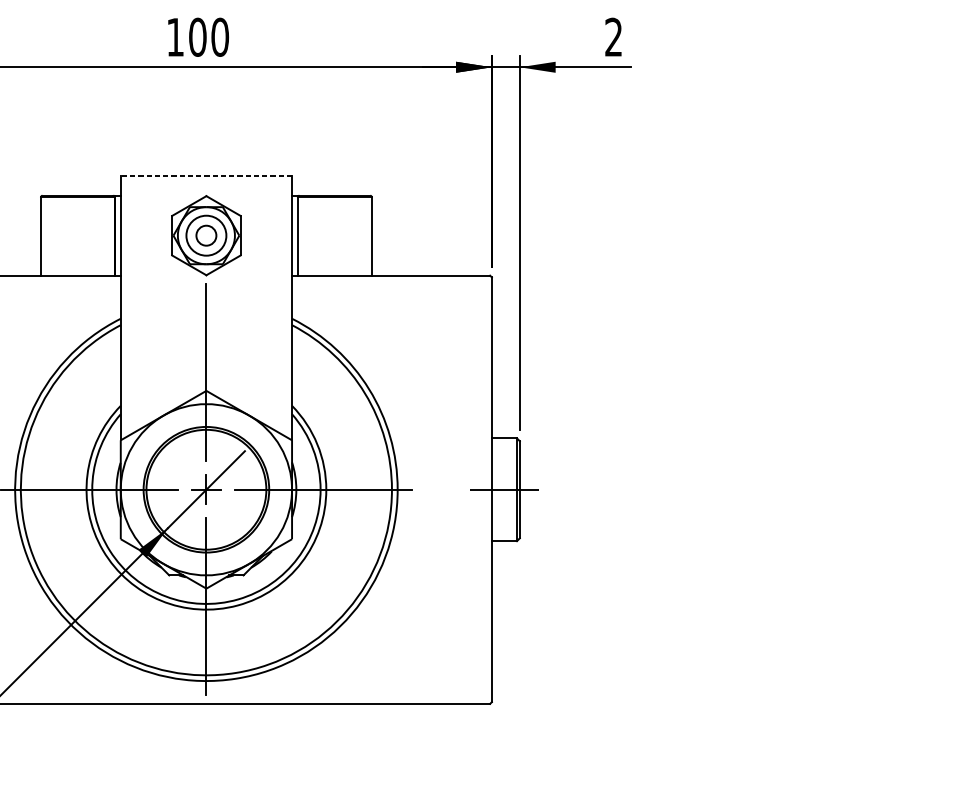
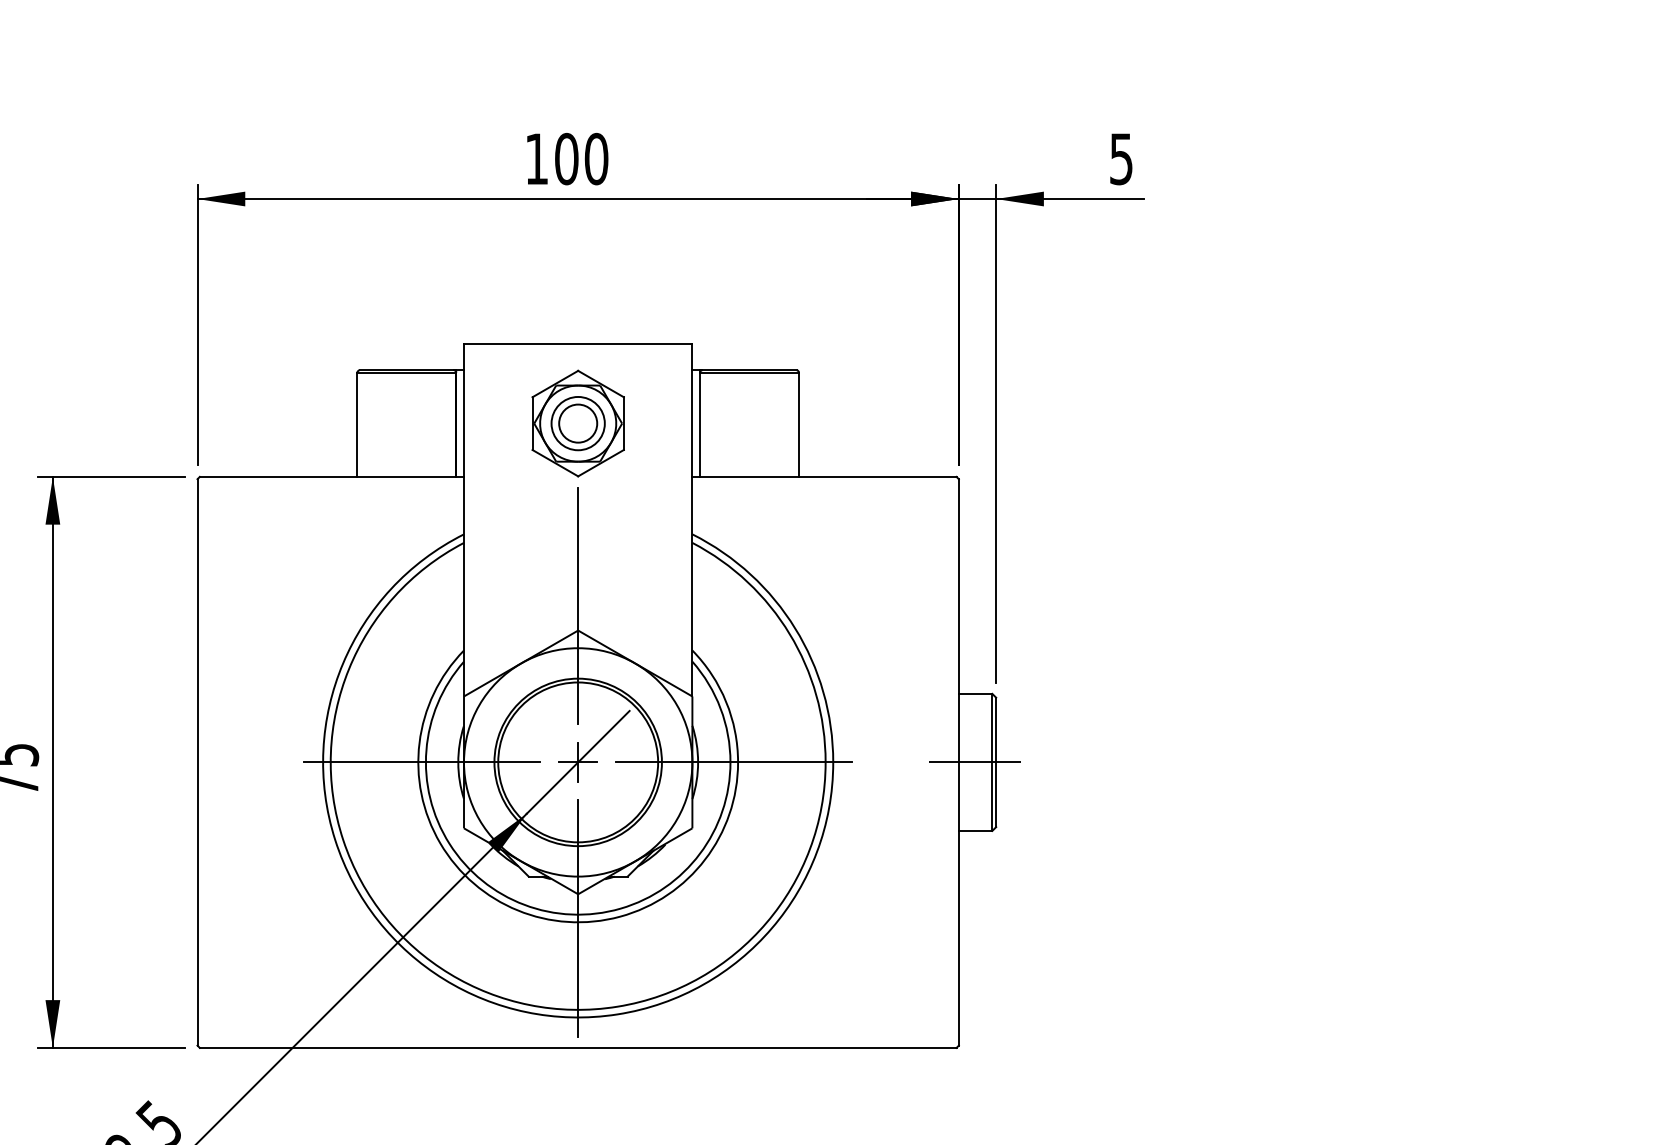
text: (613, 36) -> (1121, 158), 2 -> 5
line: (205, 175) -> (577, 343), dashed -> solid
circle: (206, 235) -> (578, 423), size x1.43

